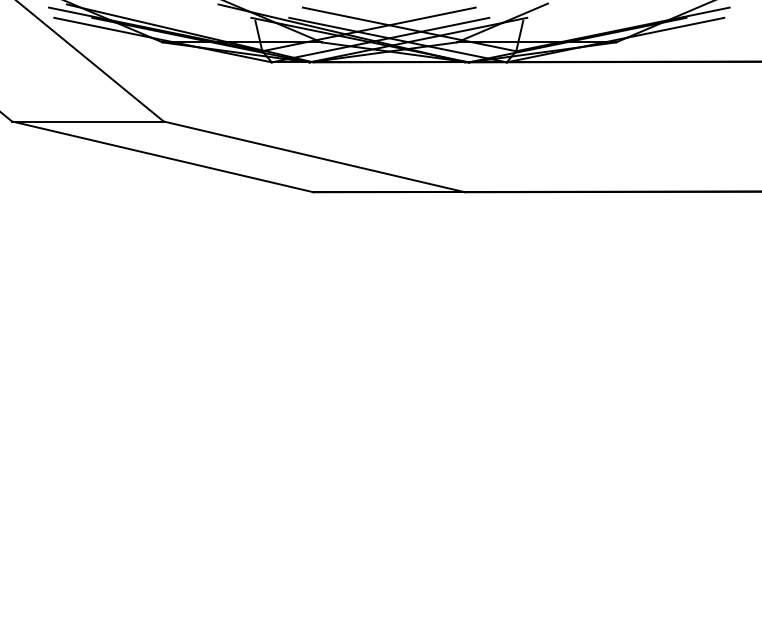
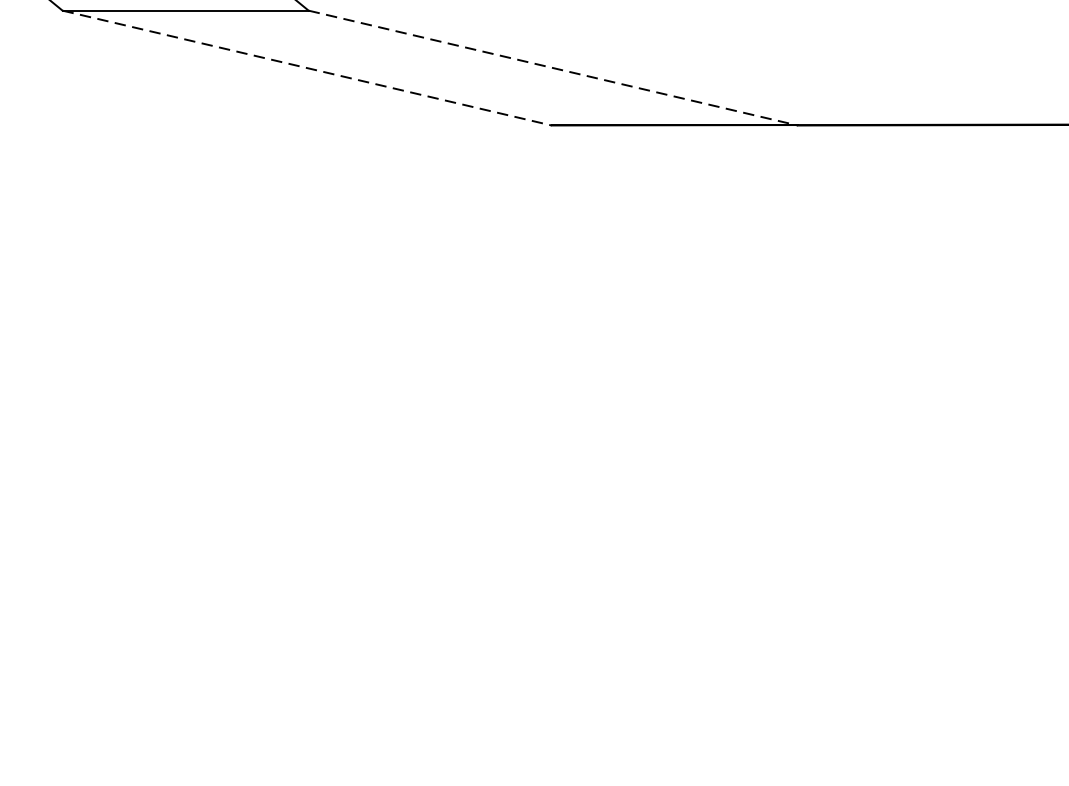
line: (162, 156) -> (306, 67), solid -> dashed
line: (314, 156) -> (553, 67), solid -> dashed

